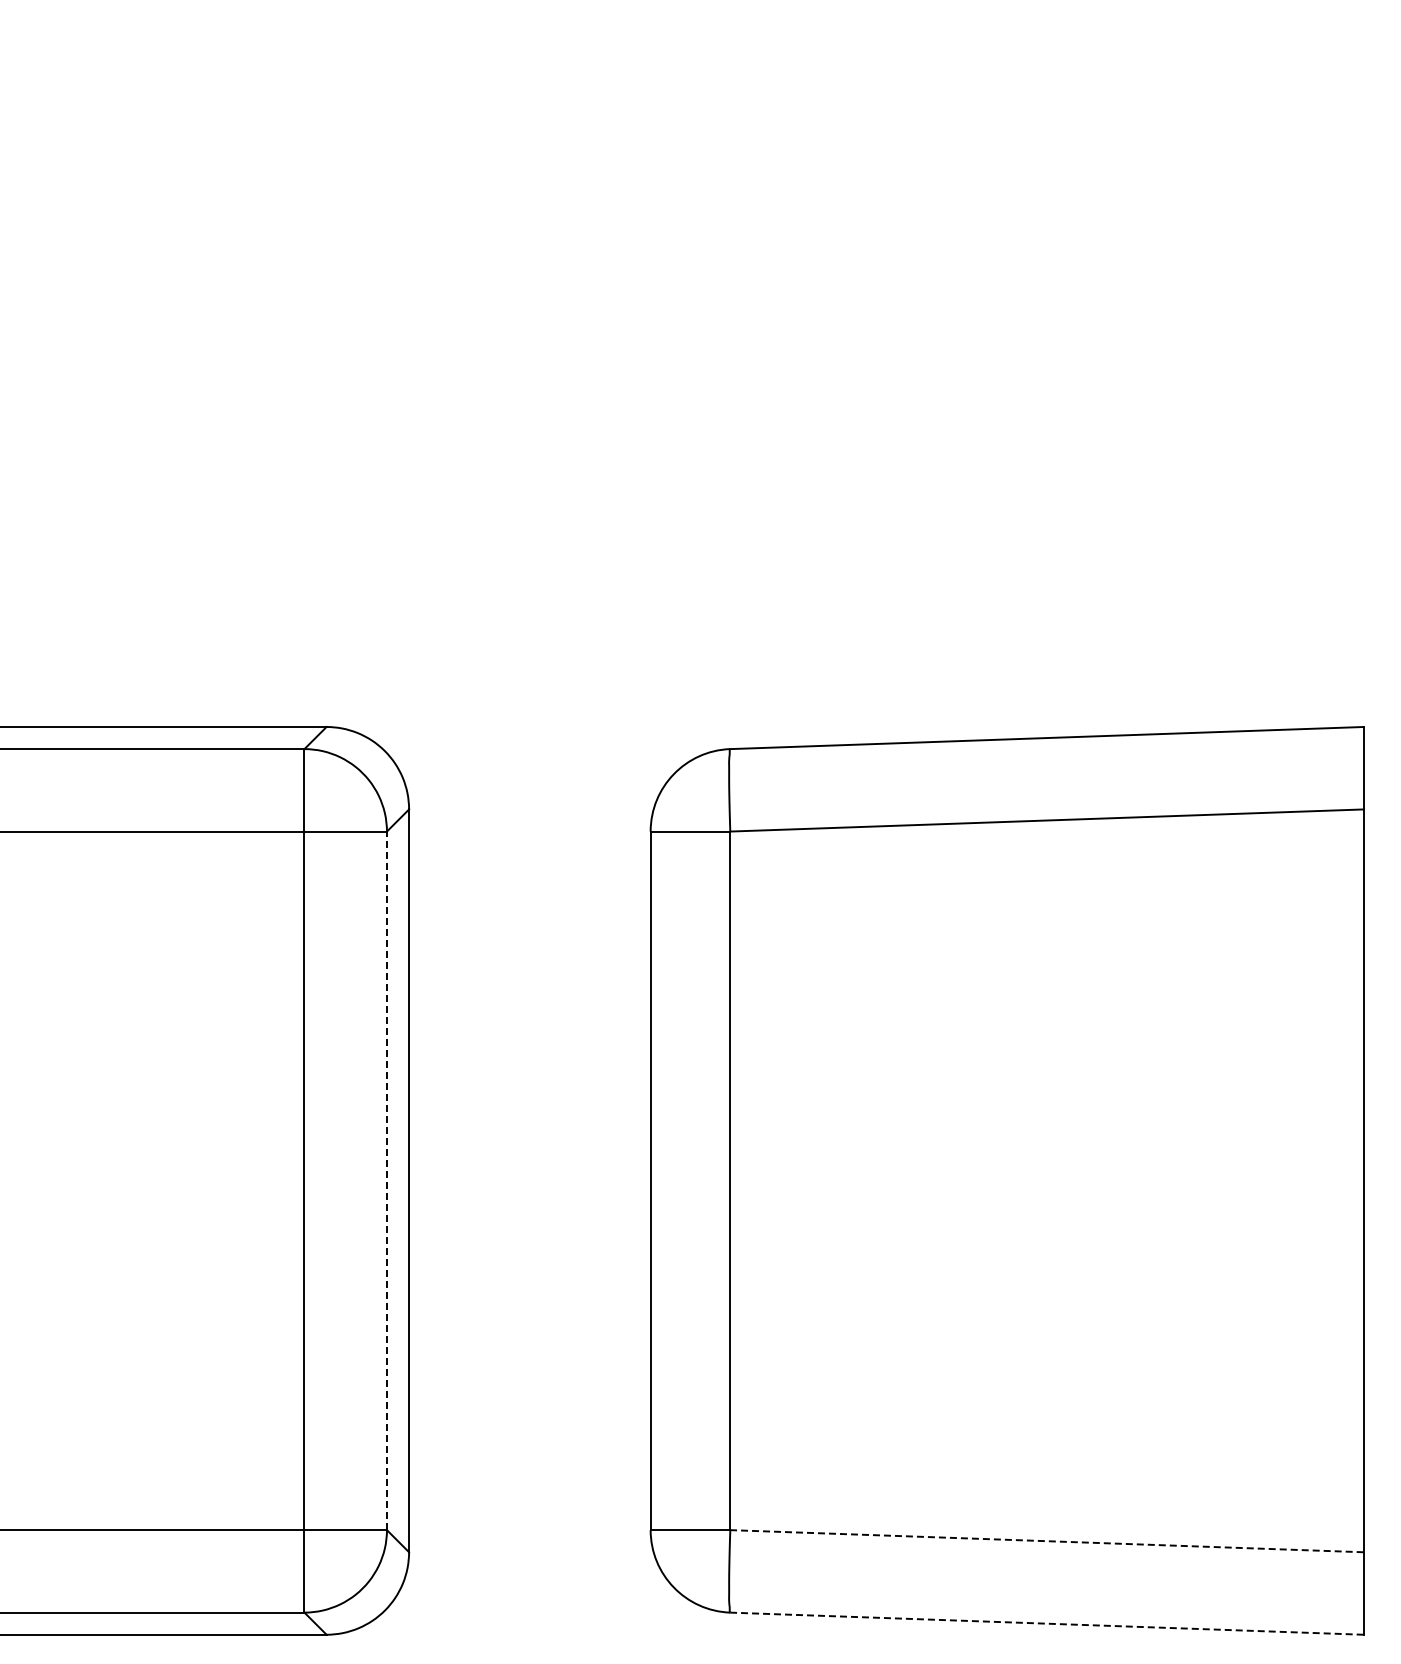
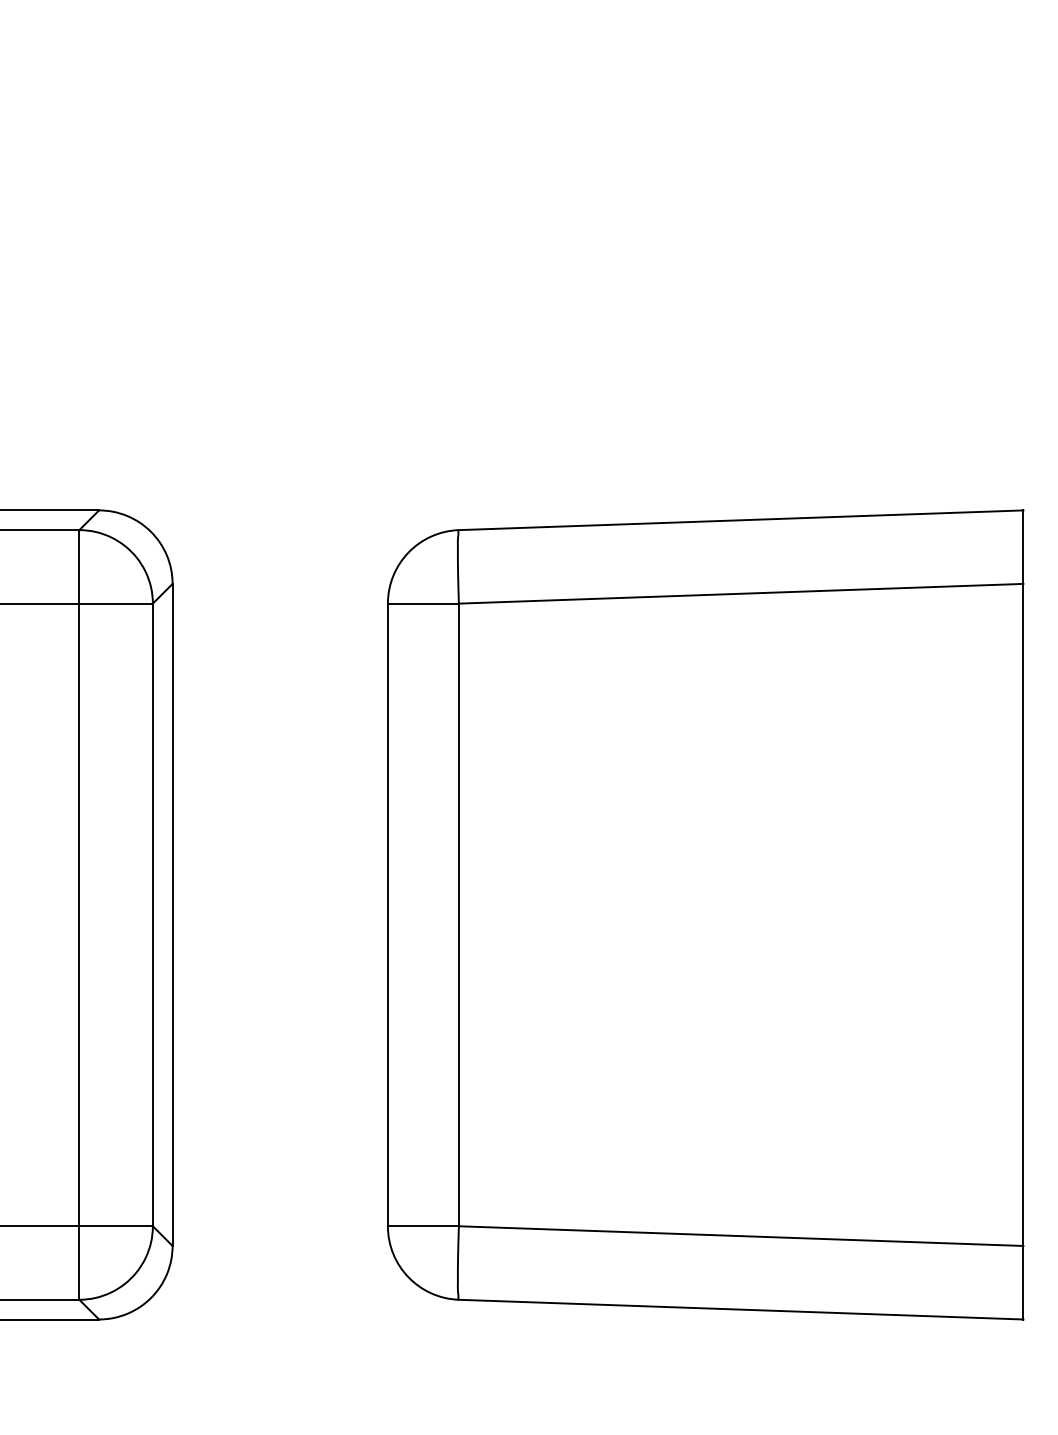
line: (386, 1180) -> (152, 914), dashed -> solid
line: (1046, 1541) -> (740, 1236), dashed -> solid
line: (1046, 1623) -> (740, 1309), dashed -> solid

